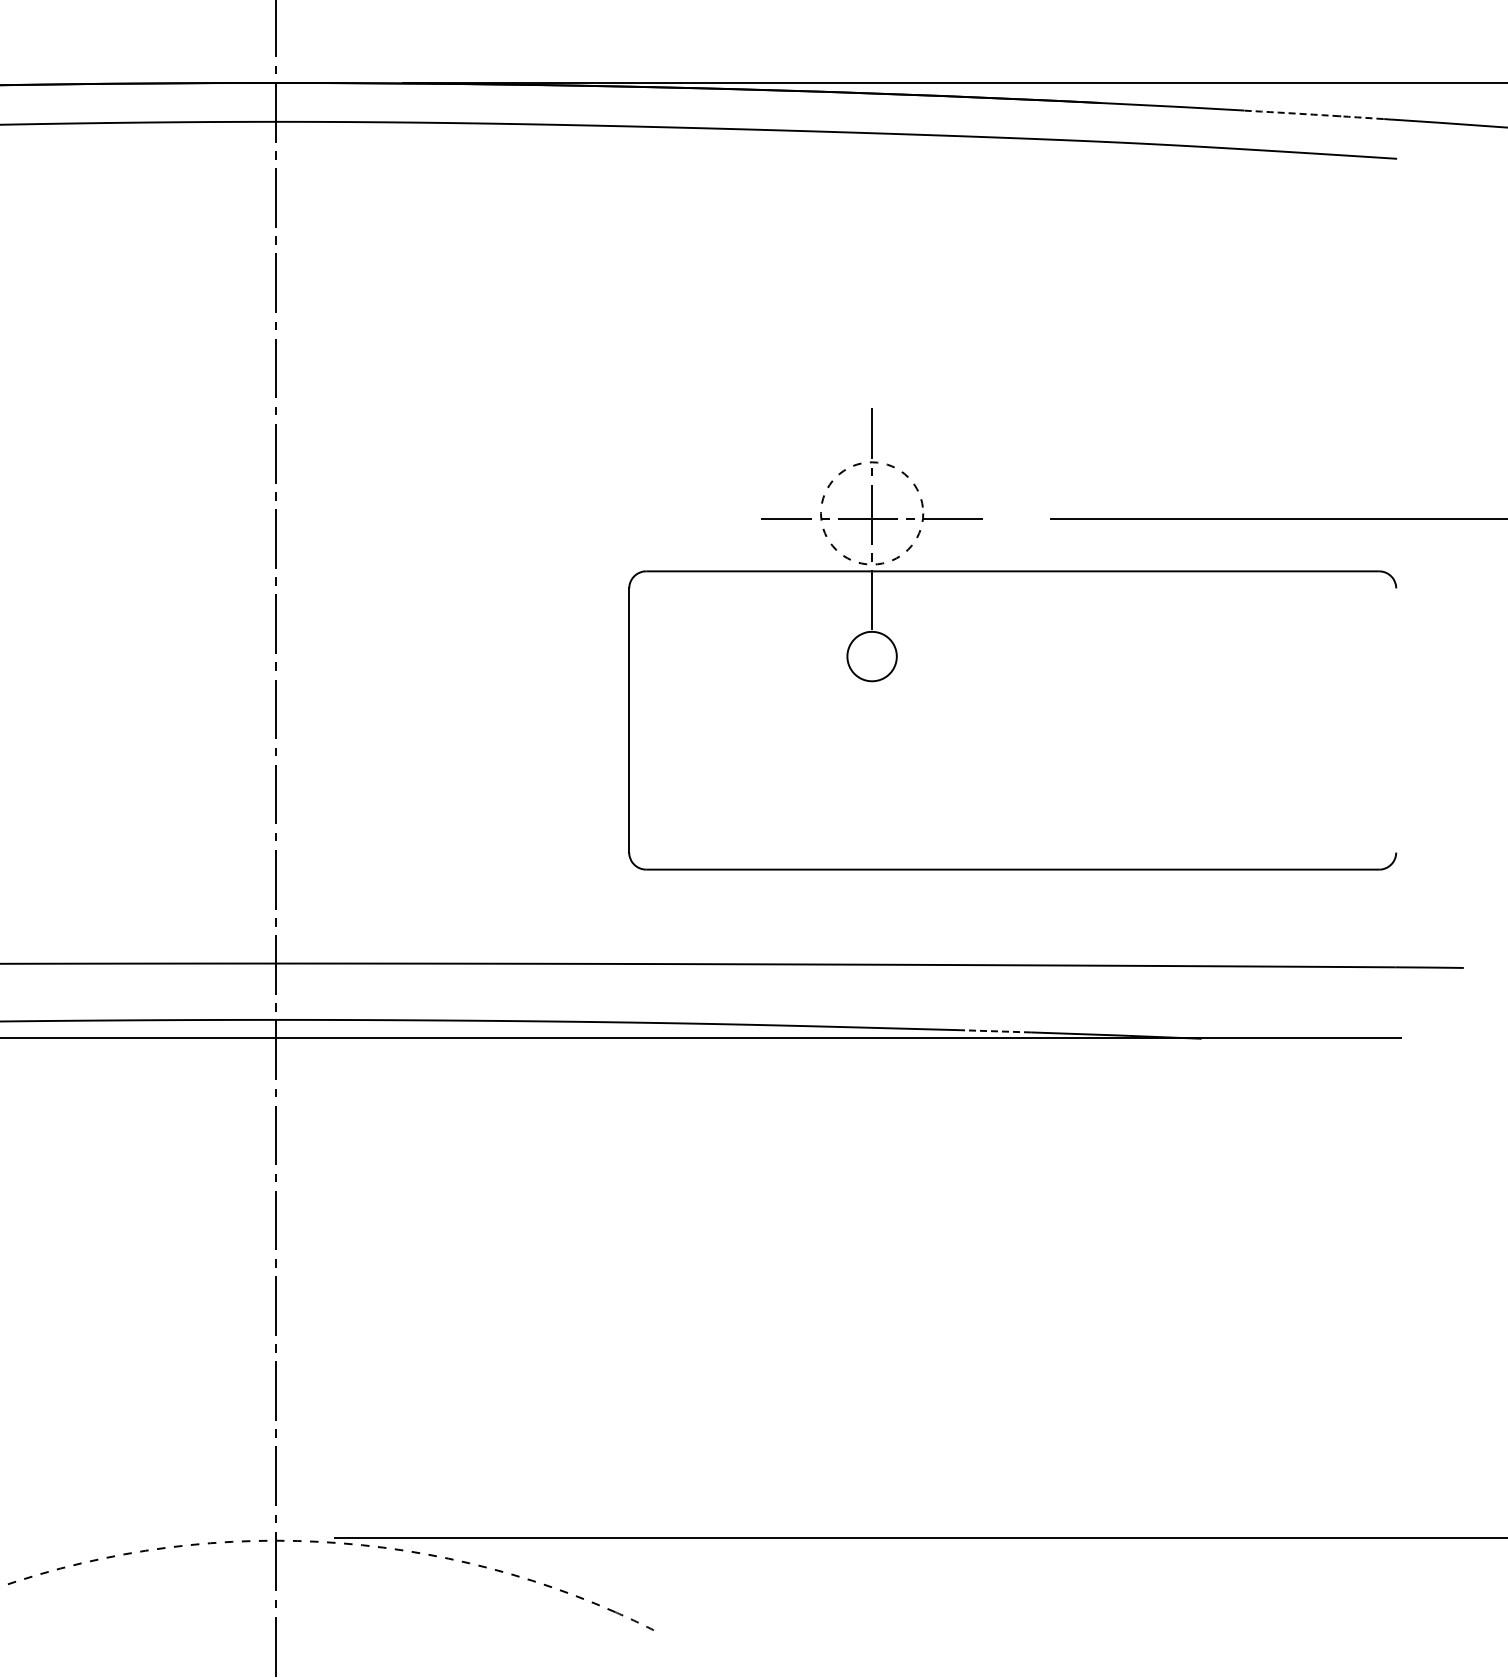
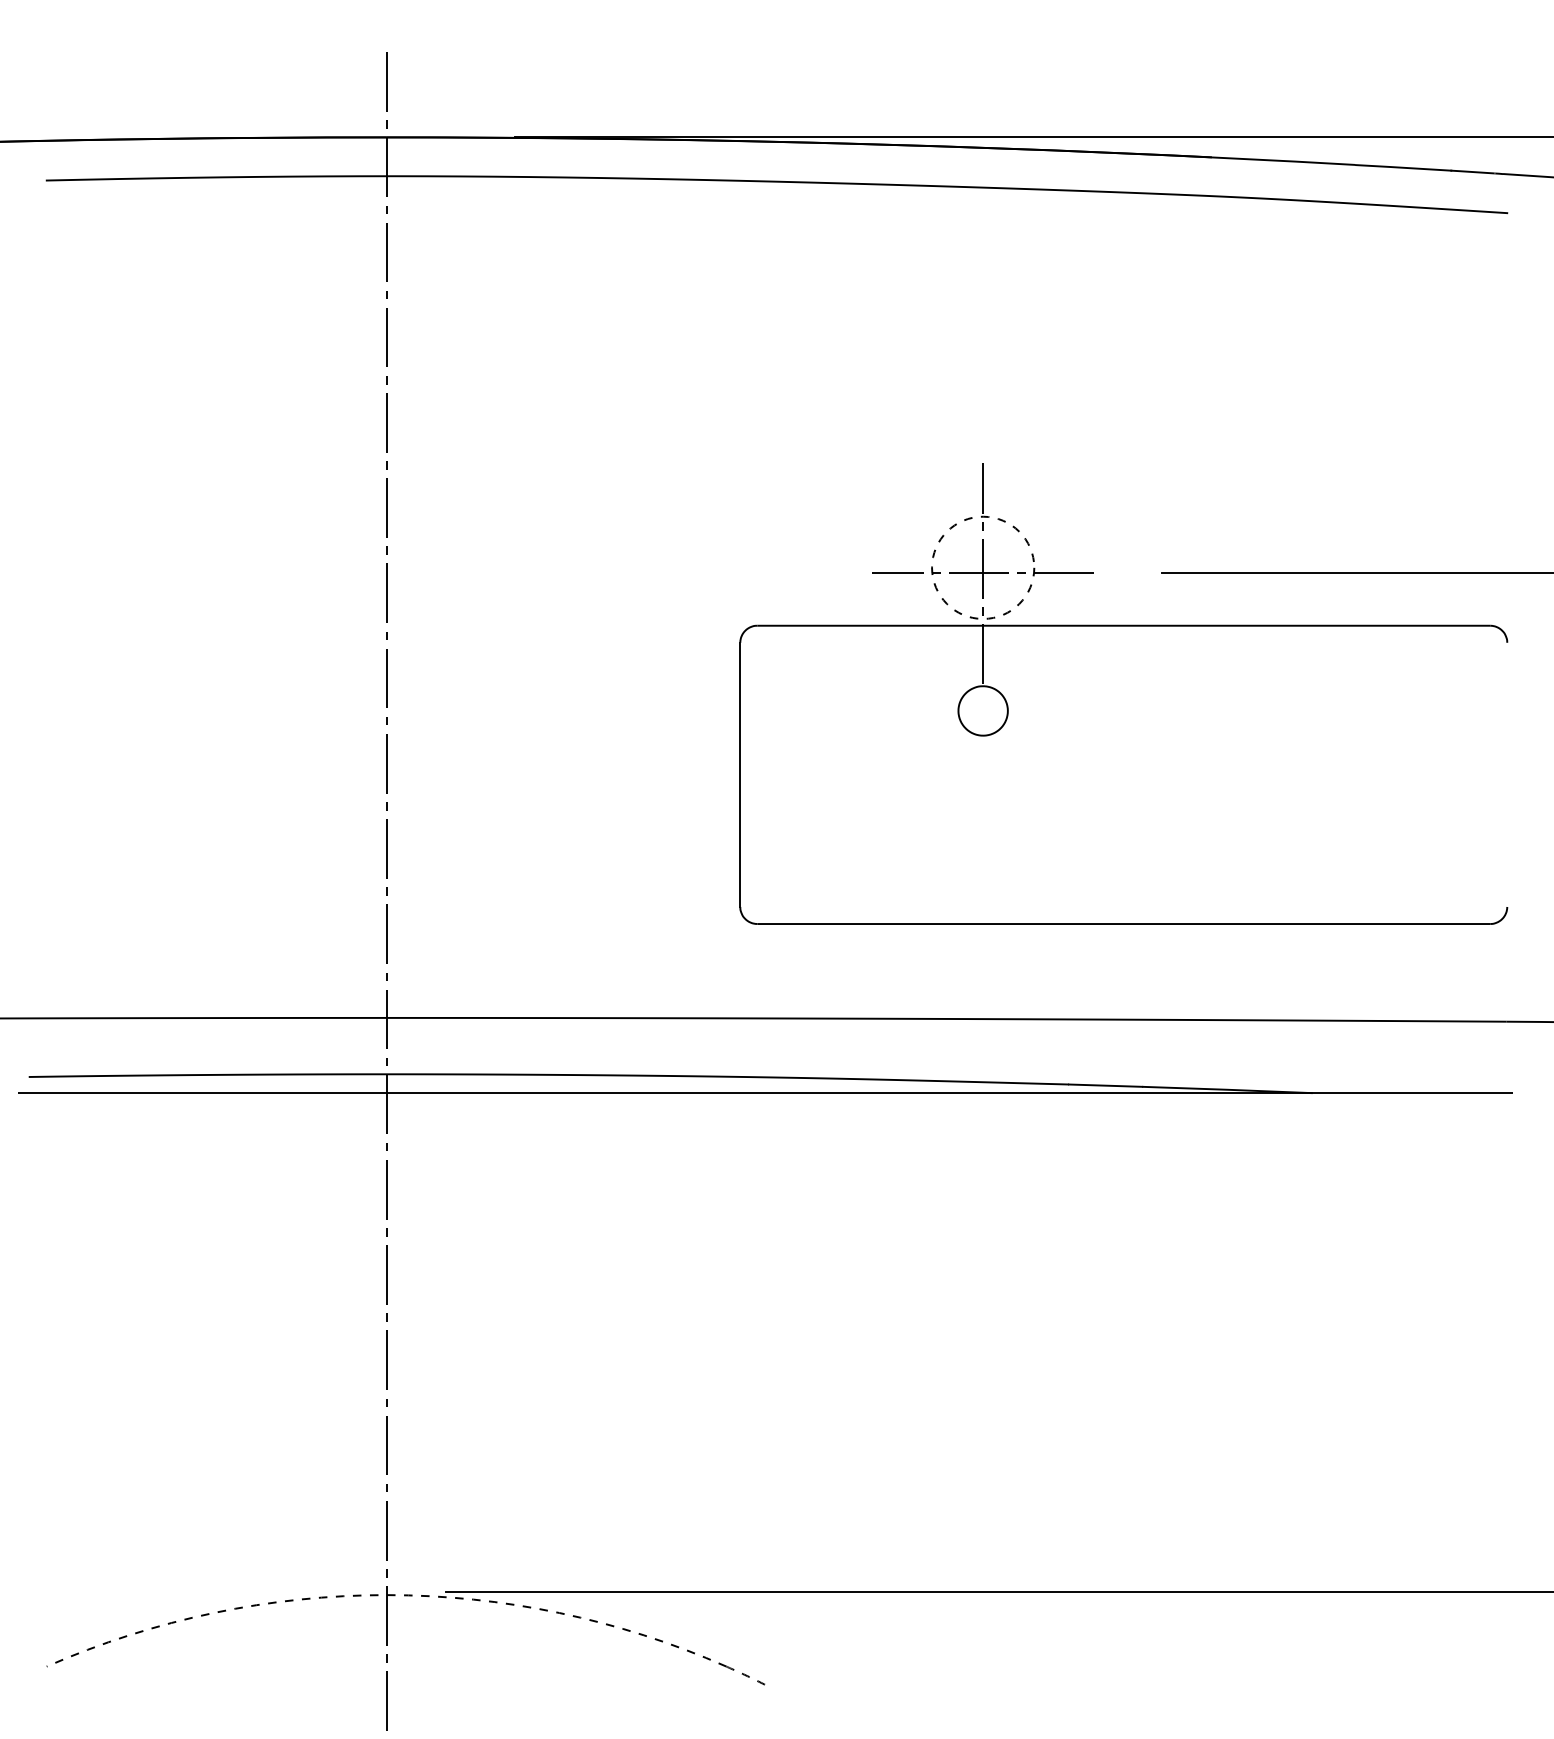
arc: (1313, 115) -> (1424, 169), dashed -> solid
line: (994, 1031) -> (1105, 1085), dashed -> solid

